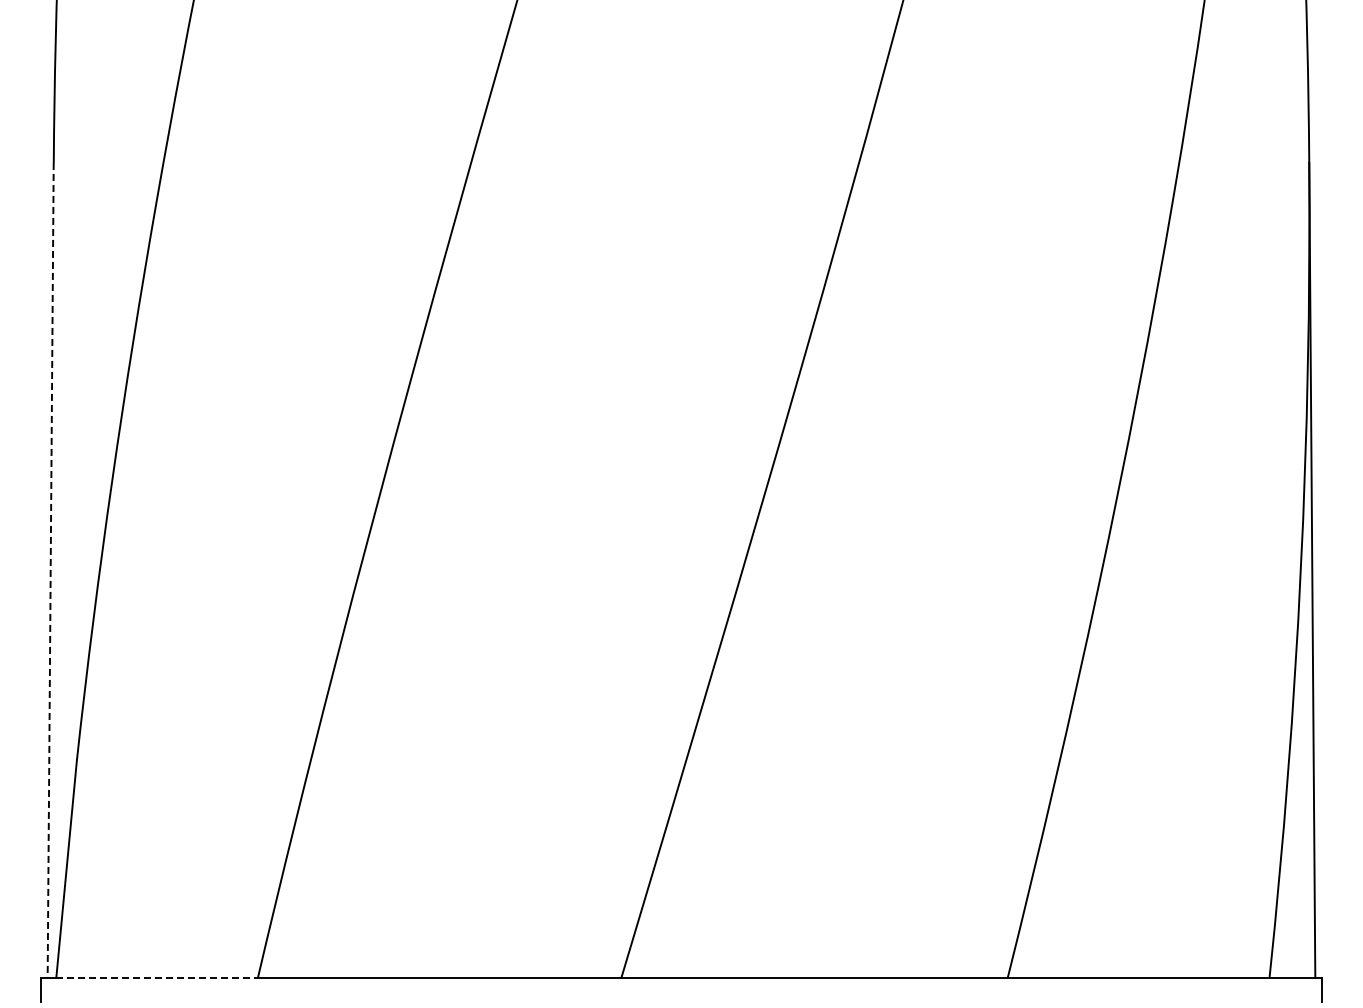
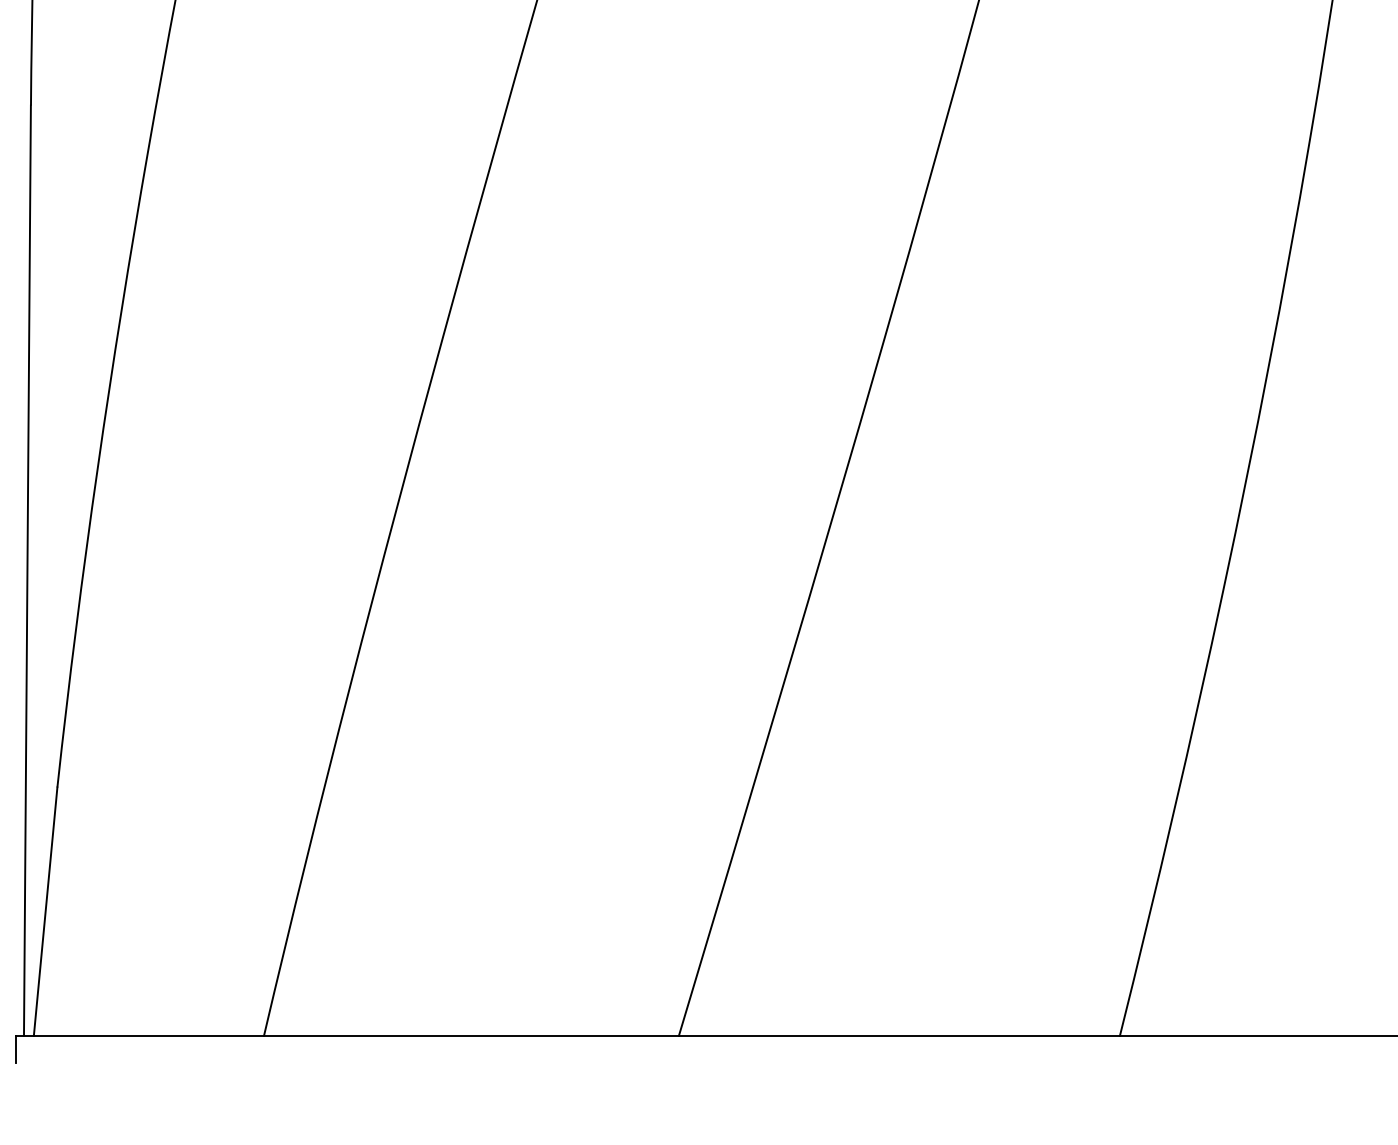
line: (50, 570) -> (27, 570), dashed -> solid
line: (157, 977) -> (149, 1035), dashed -> solid

